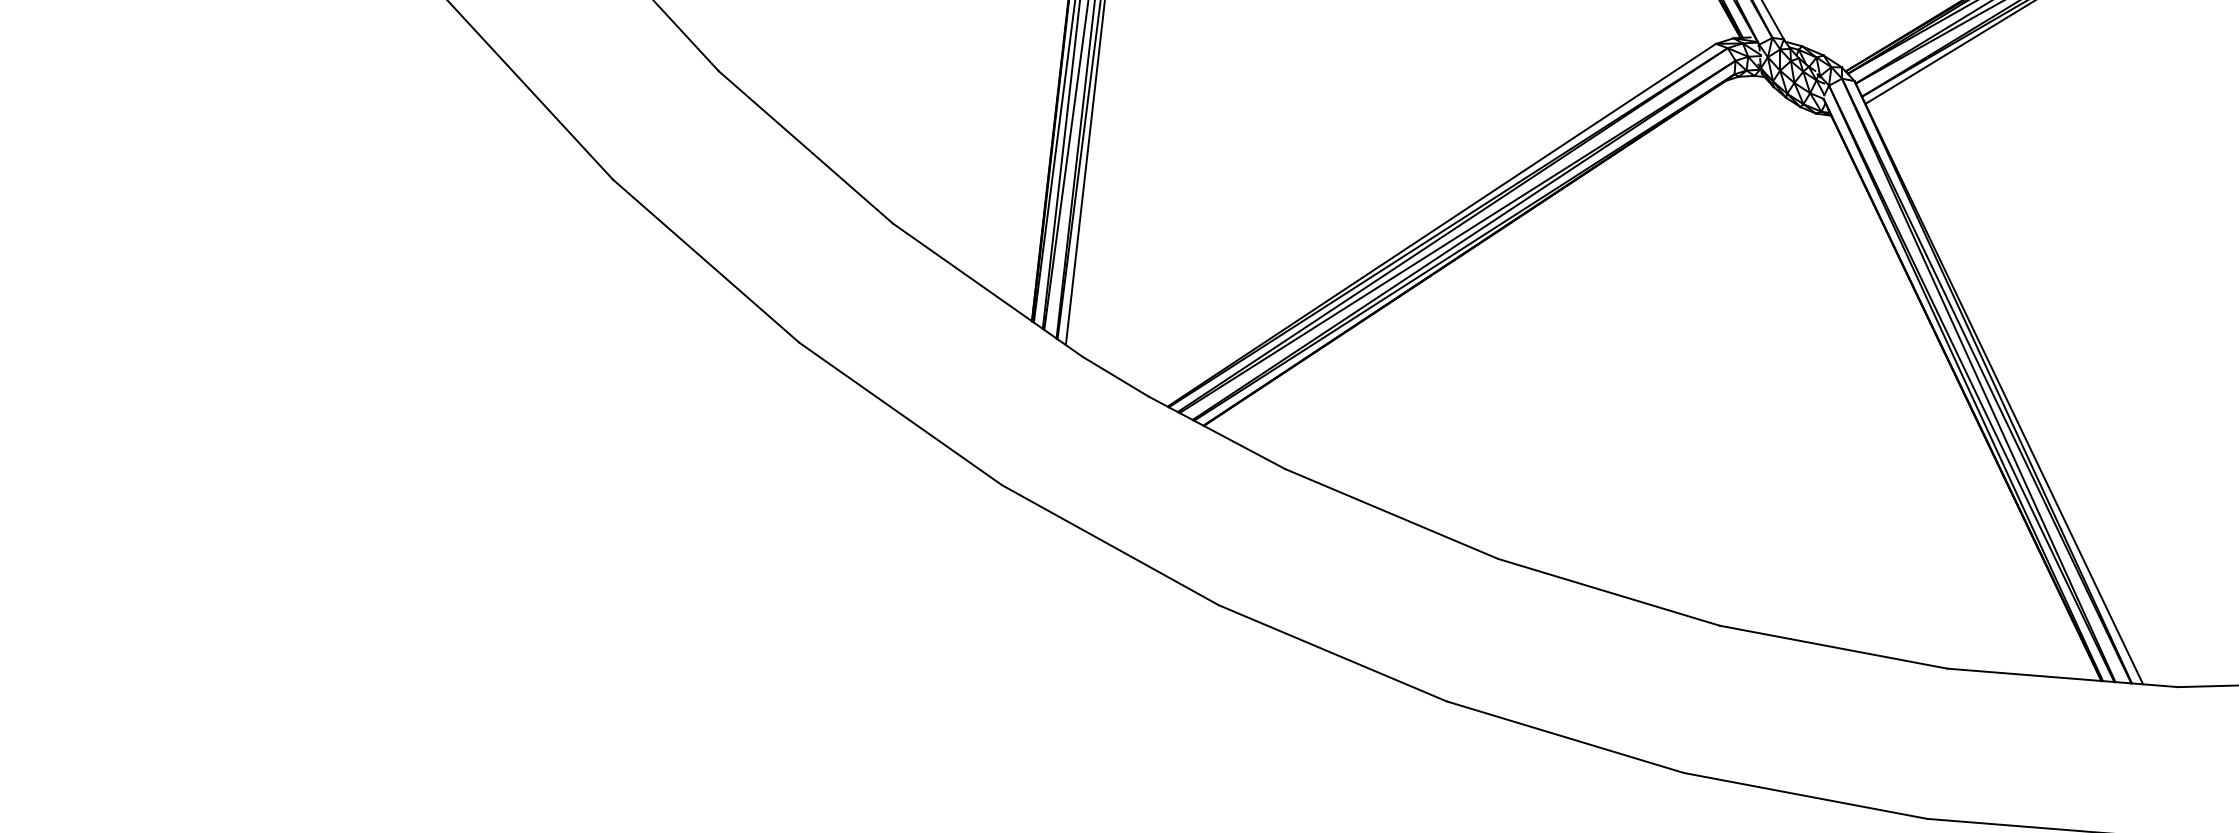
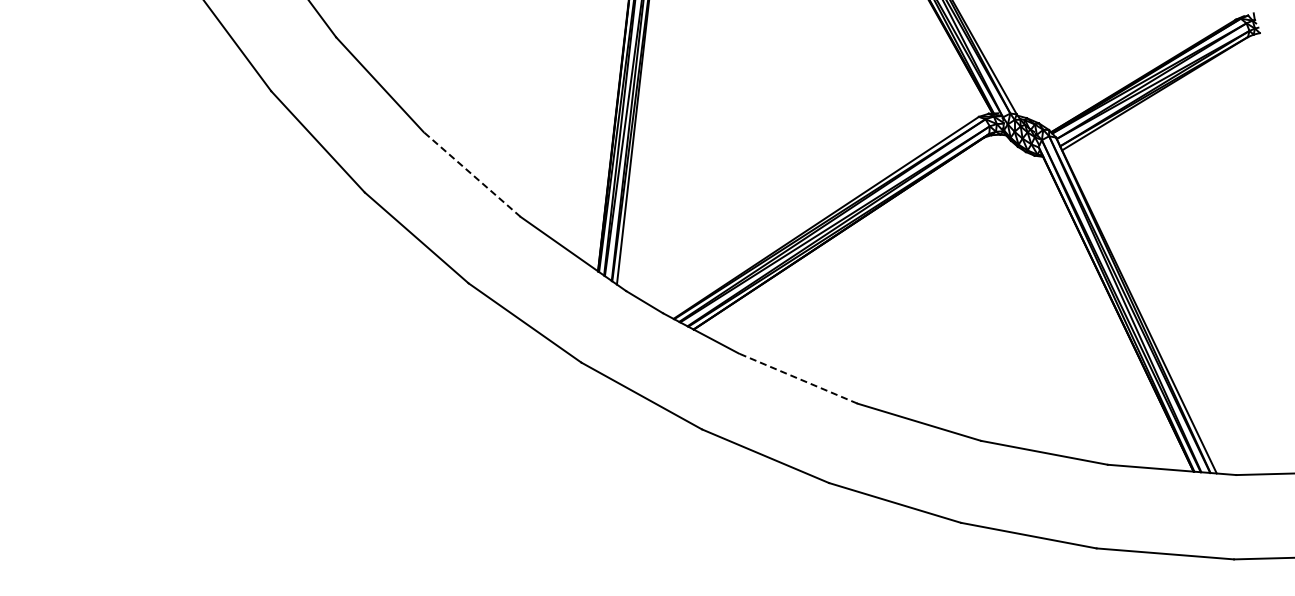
line: (804, 147) -> (471, 174), solid -> dashed
line: (1390, 513) -> (797, 378), solid -> dashed

